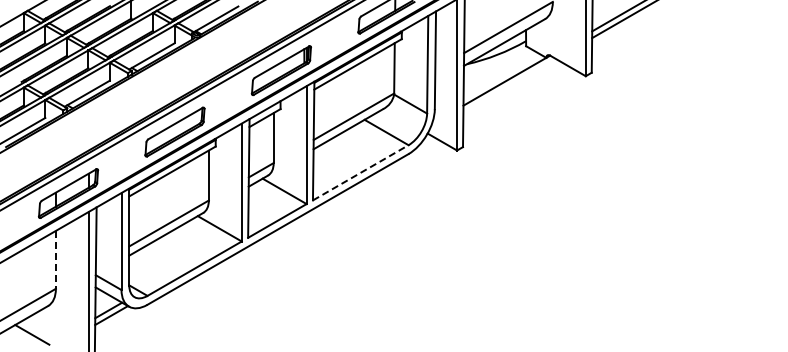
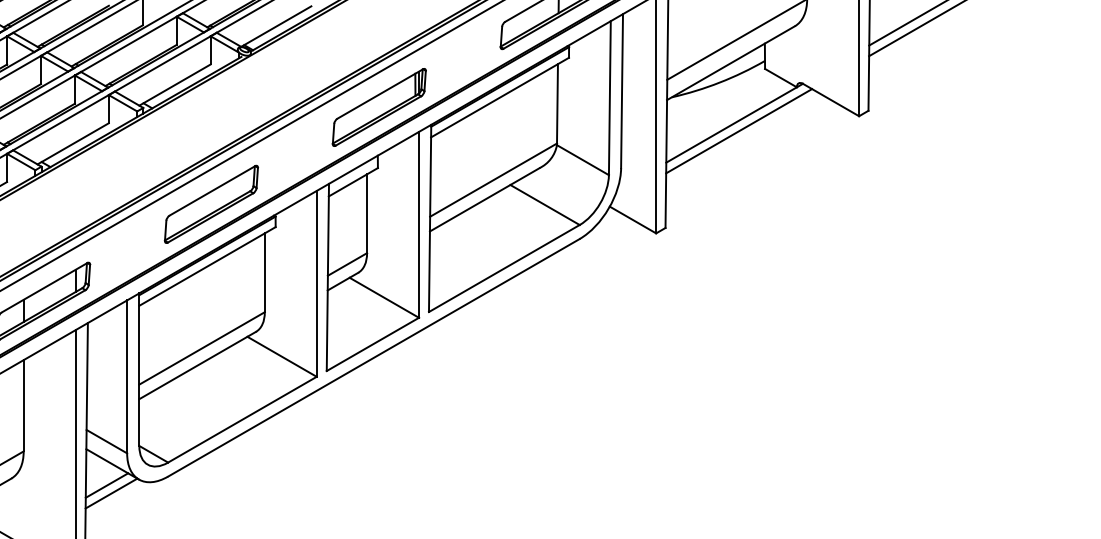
line: (509, 85) -> (738, 130), added
line: (361, 172) -> (505, 268), dashed -> solid
line: (55, 259) -> (23, 405), dashed -> solid

